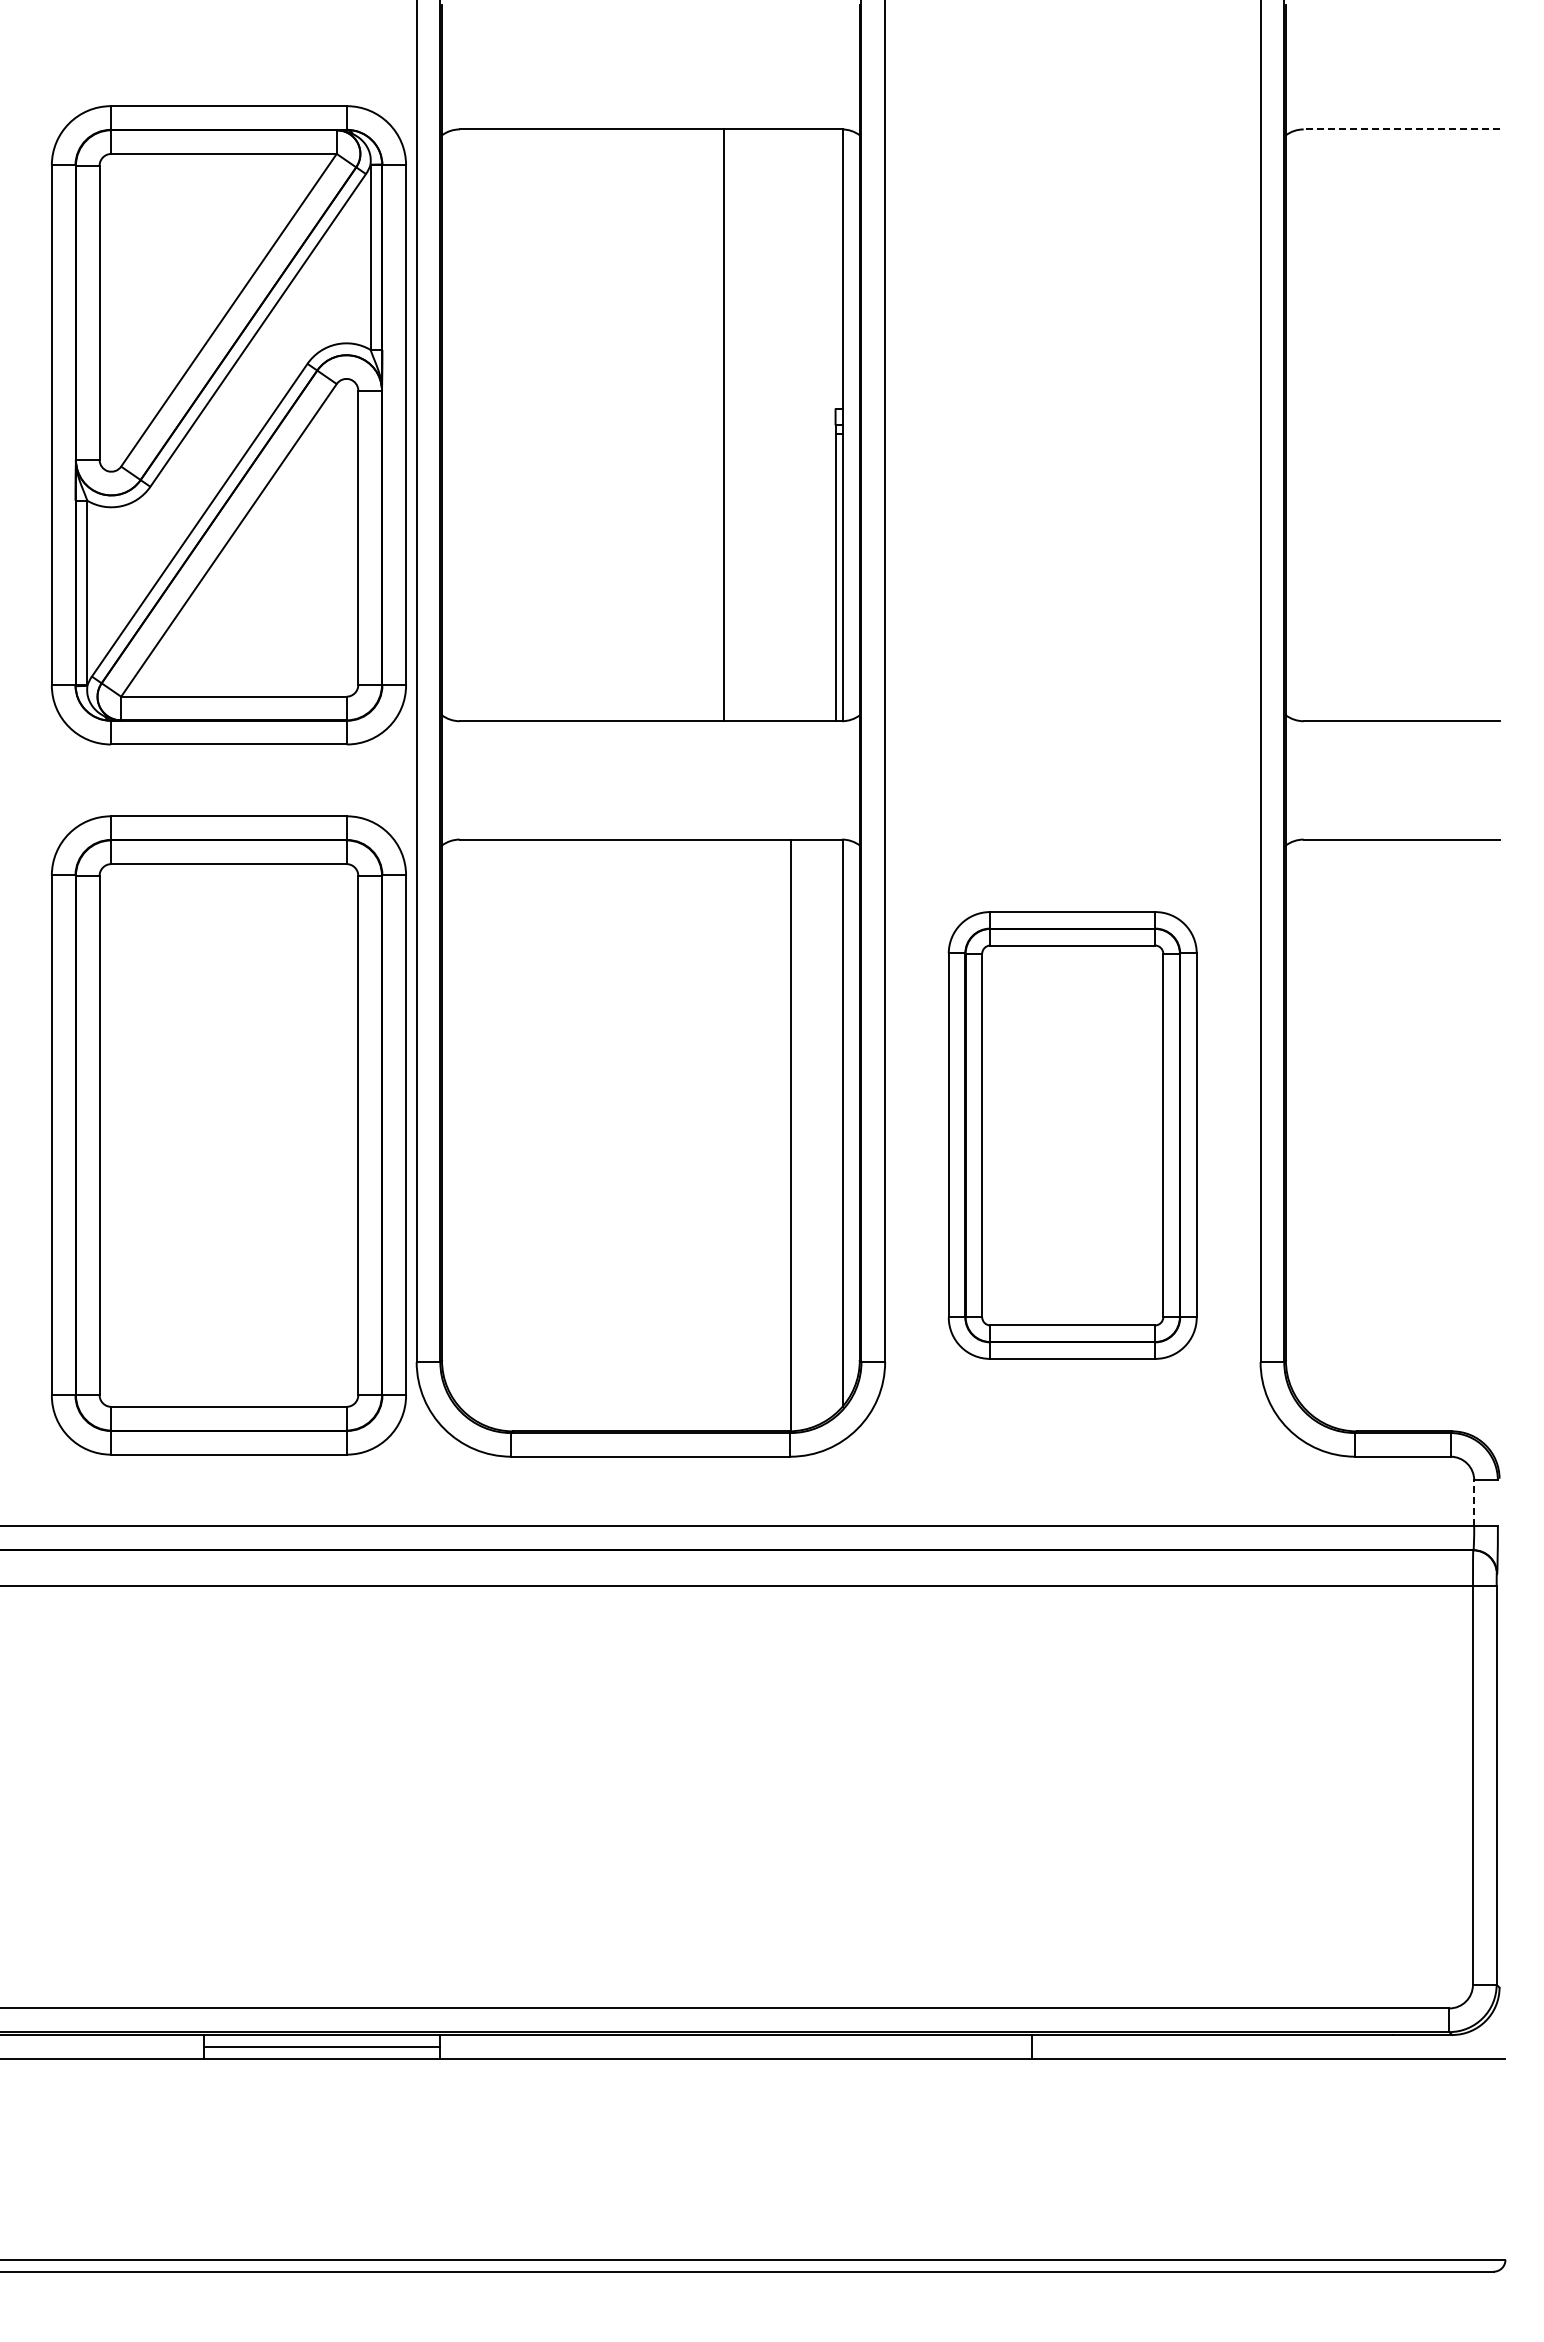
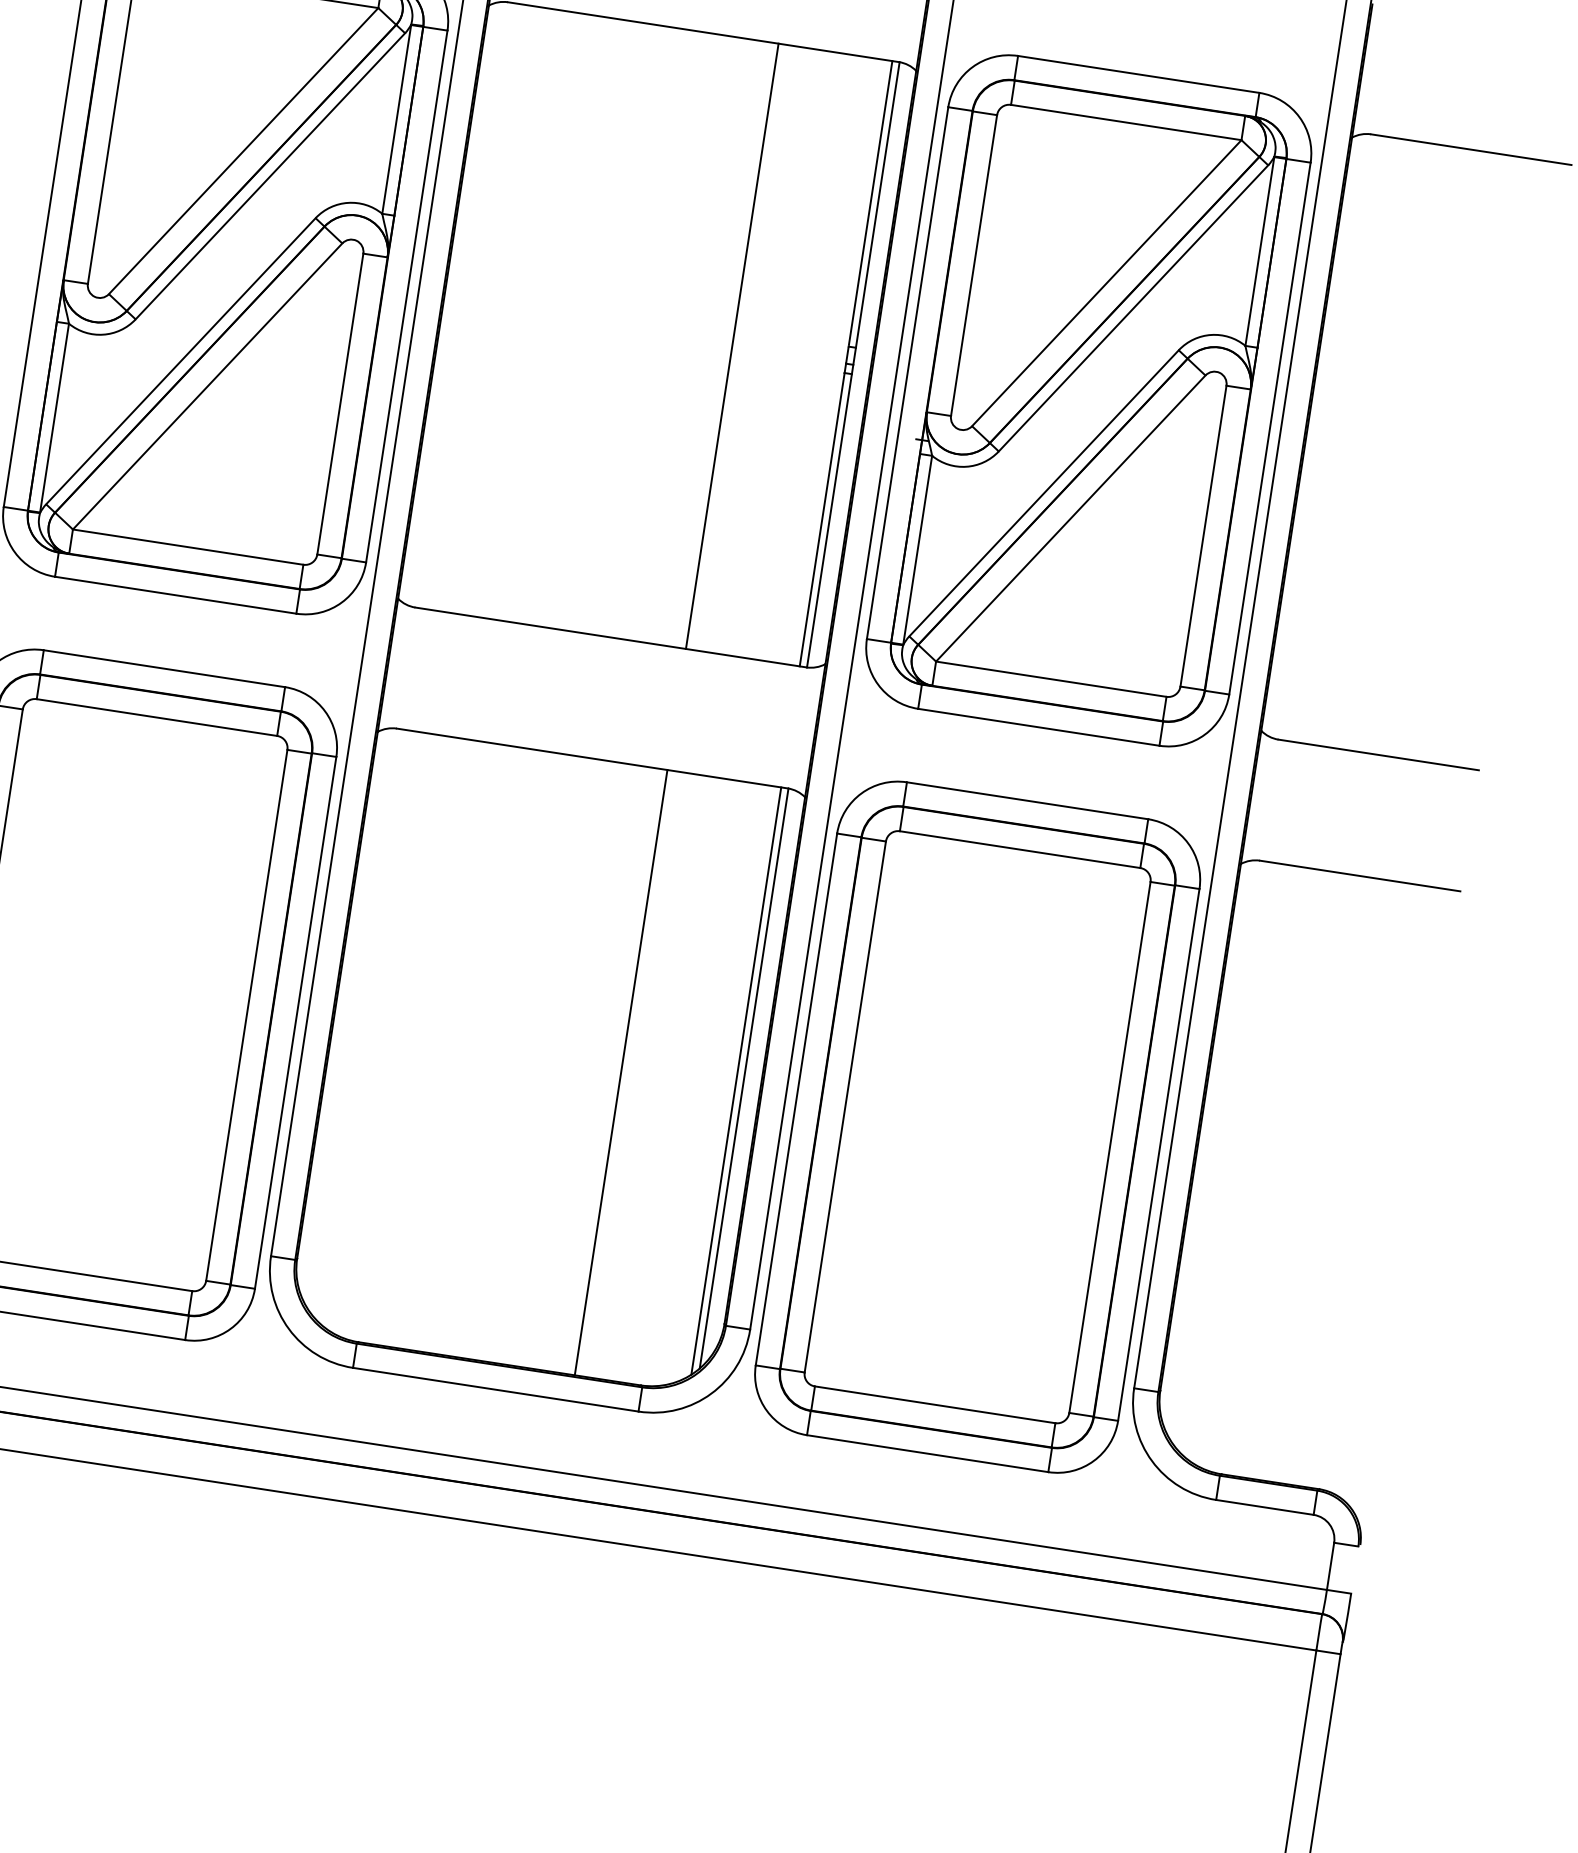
line: (1401, 129) -> (1471, 149), dashed -> solid
line: (835, 267) -> (870, 202), added
part: (1072, 425) -> (1088, 400), added
line: (835, 1126) -> (736, 1080), added
line: (791, 1135) -> (621, 1072), moved
part: (1072, 1135) -> (977, 1127), size x1.43
line: (1474, 1502) -> (1330, 1565), dashed -> solid

